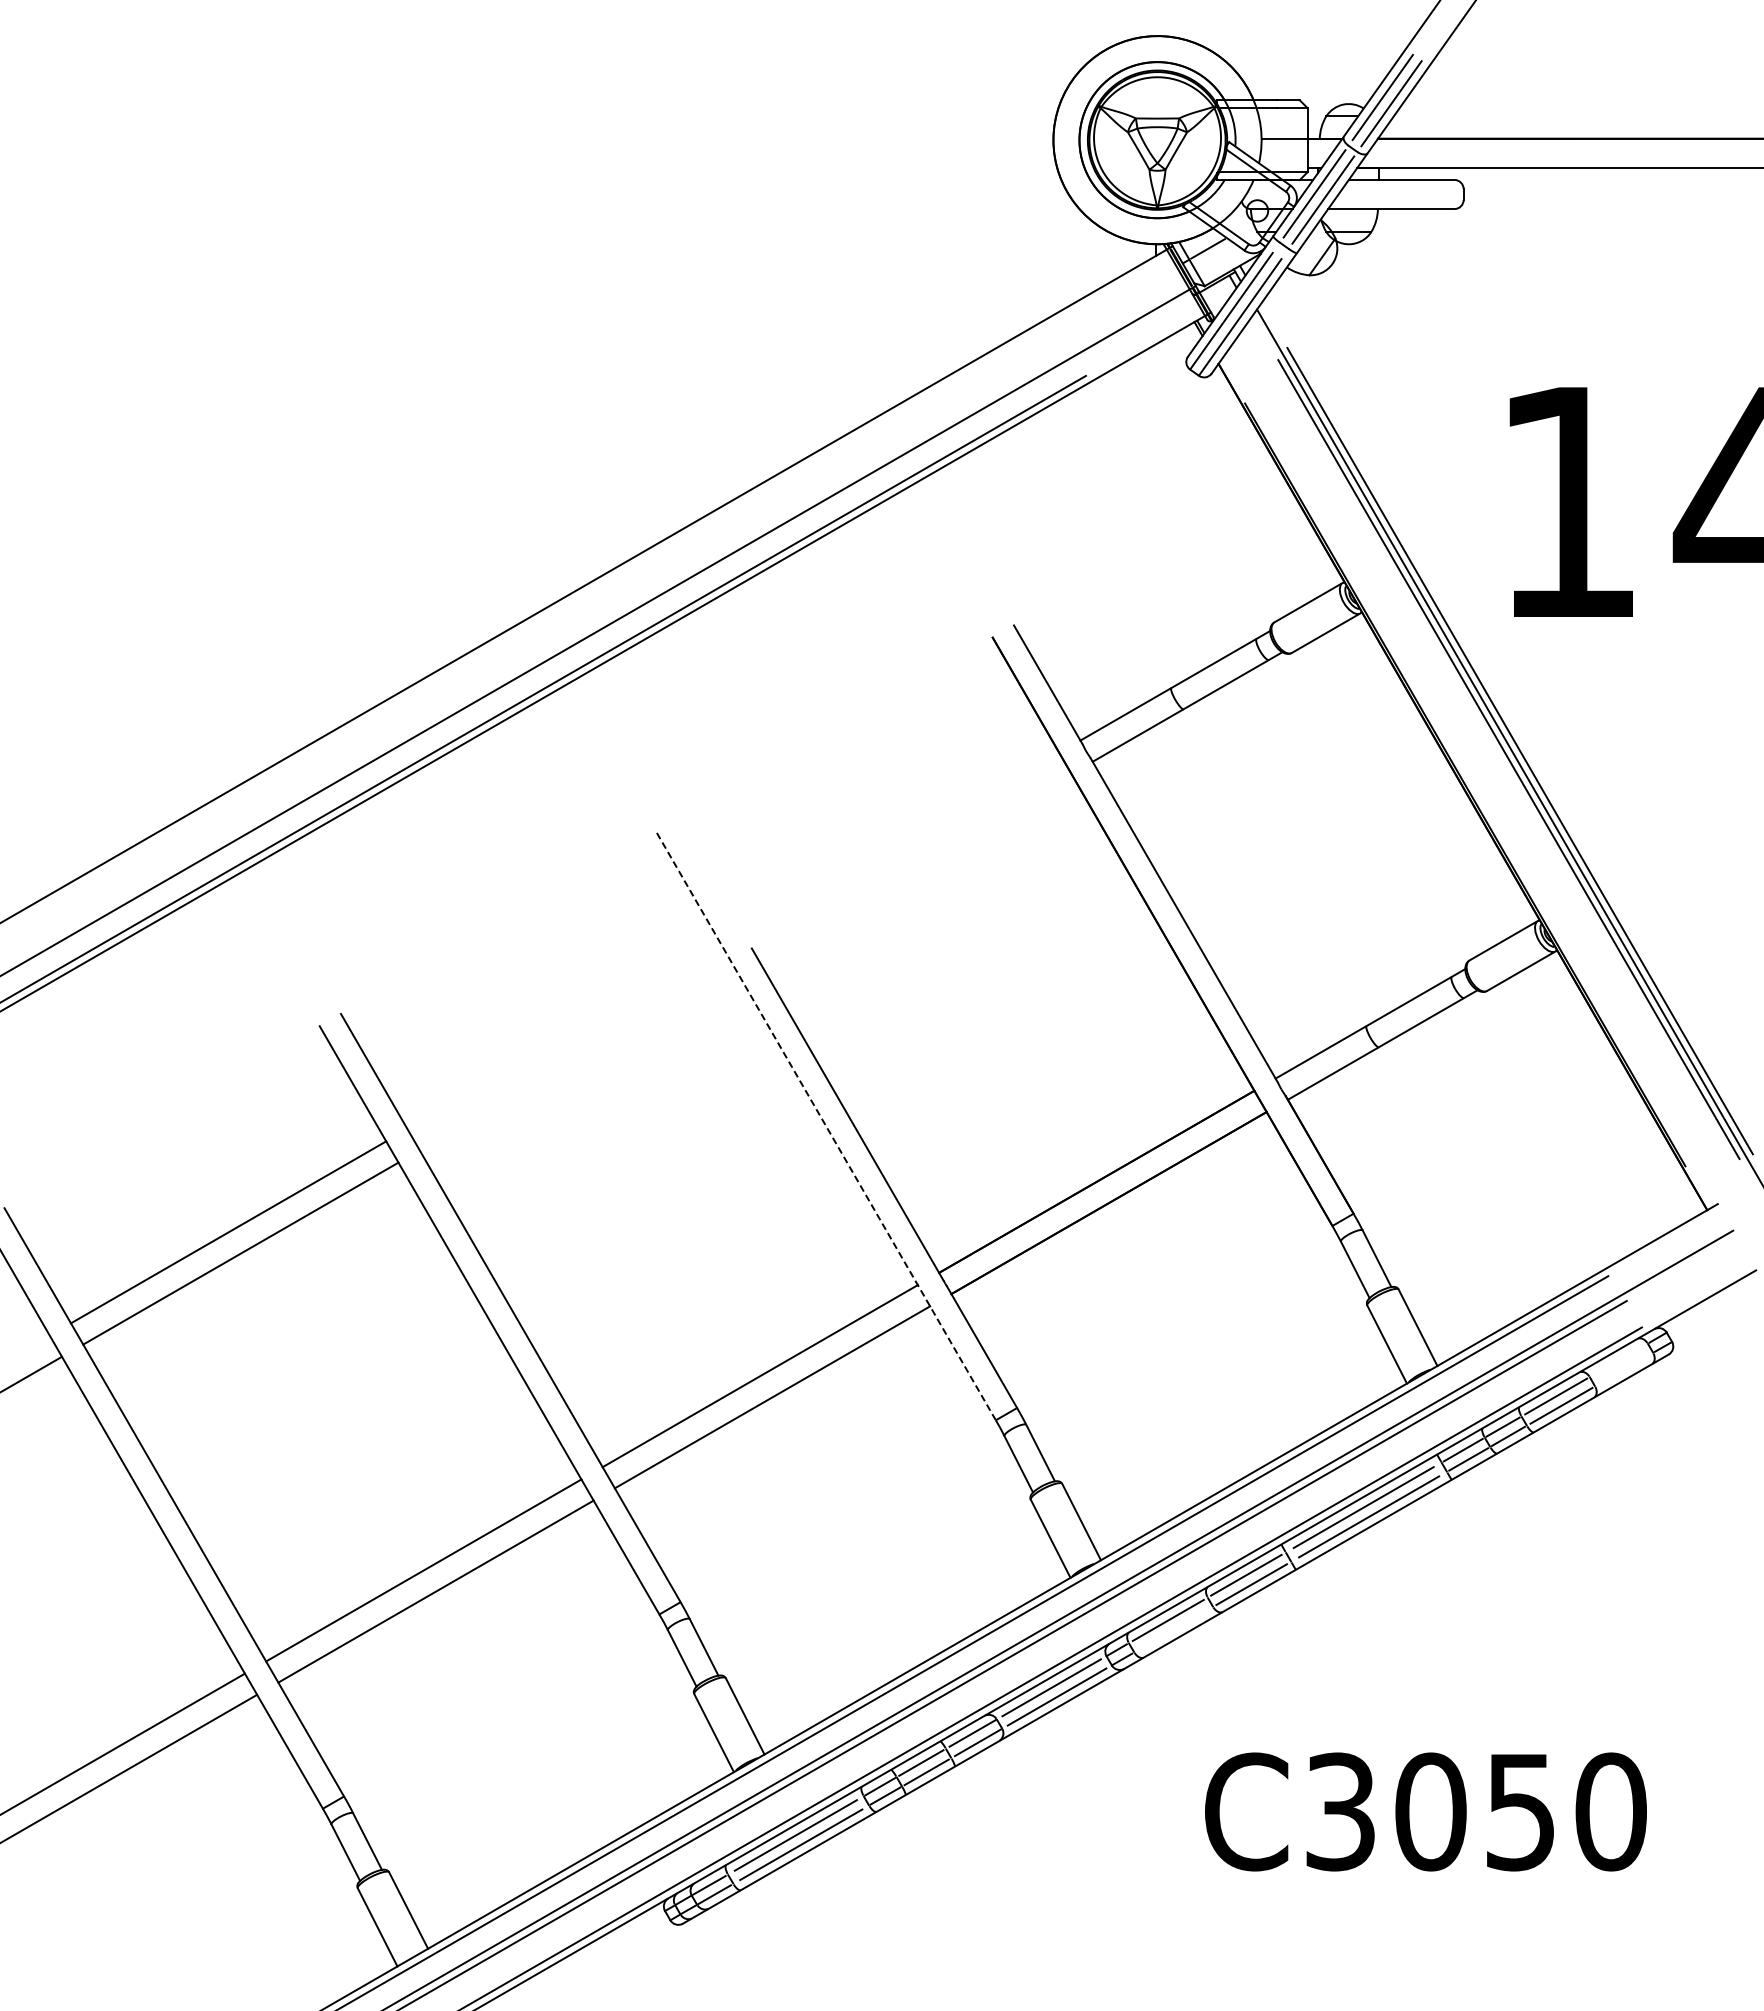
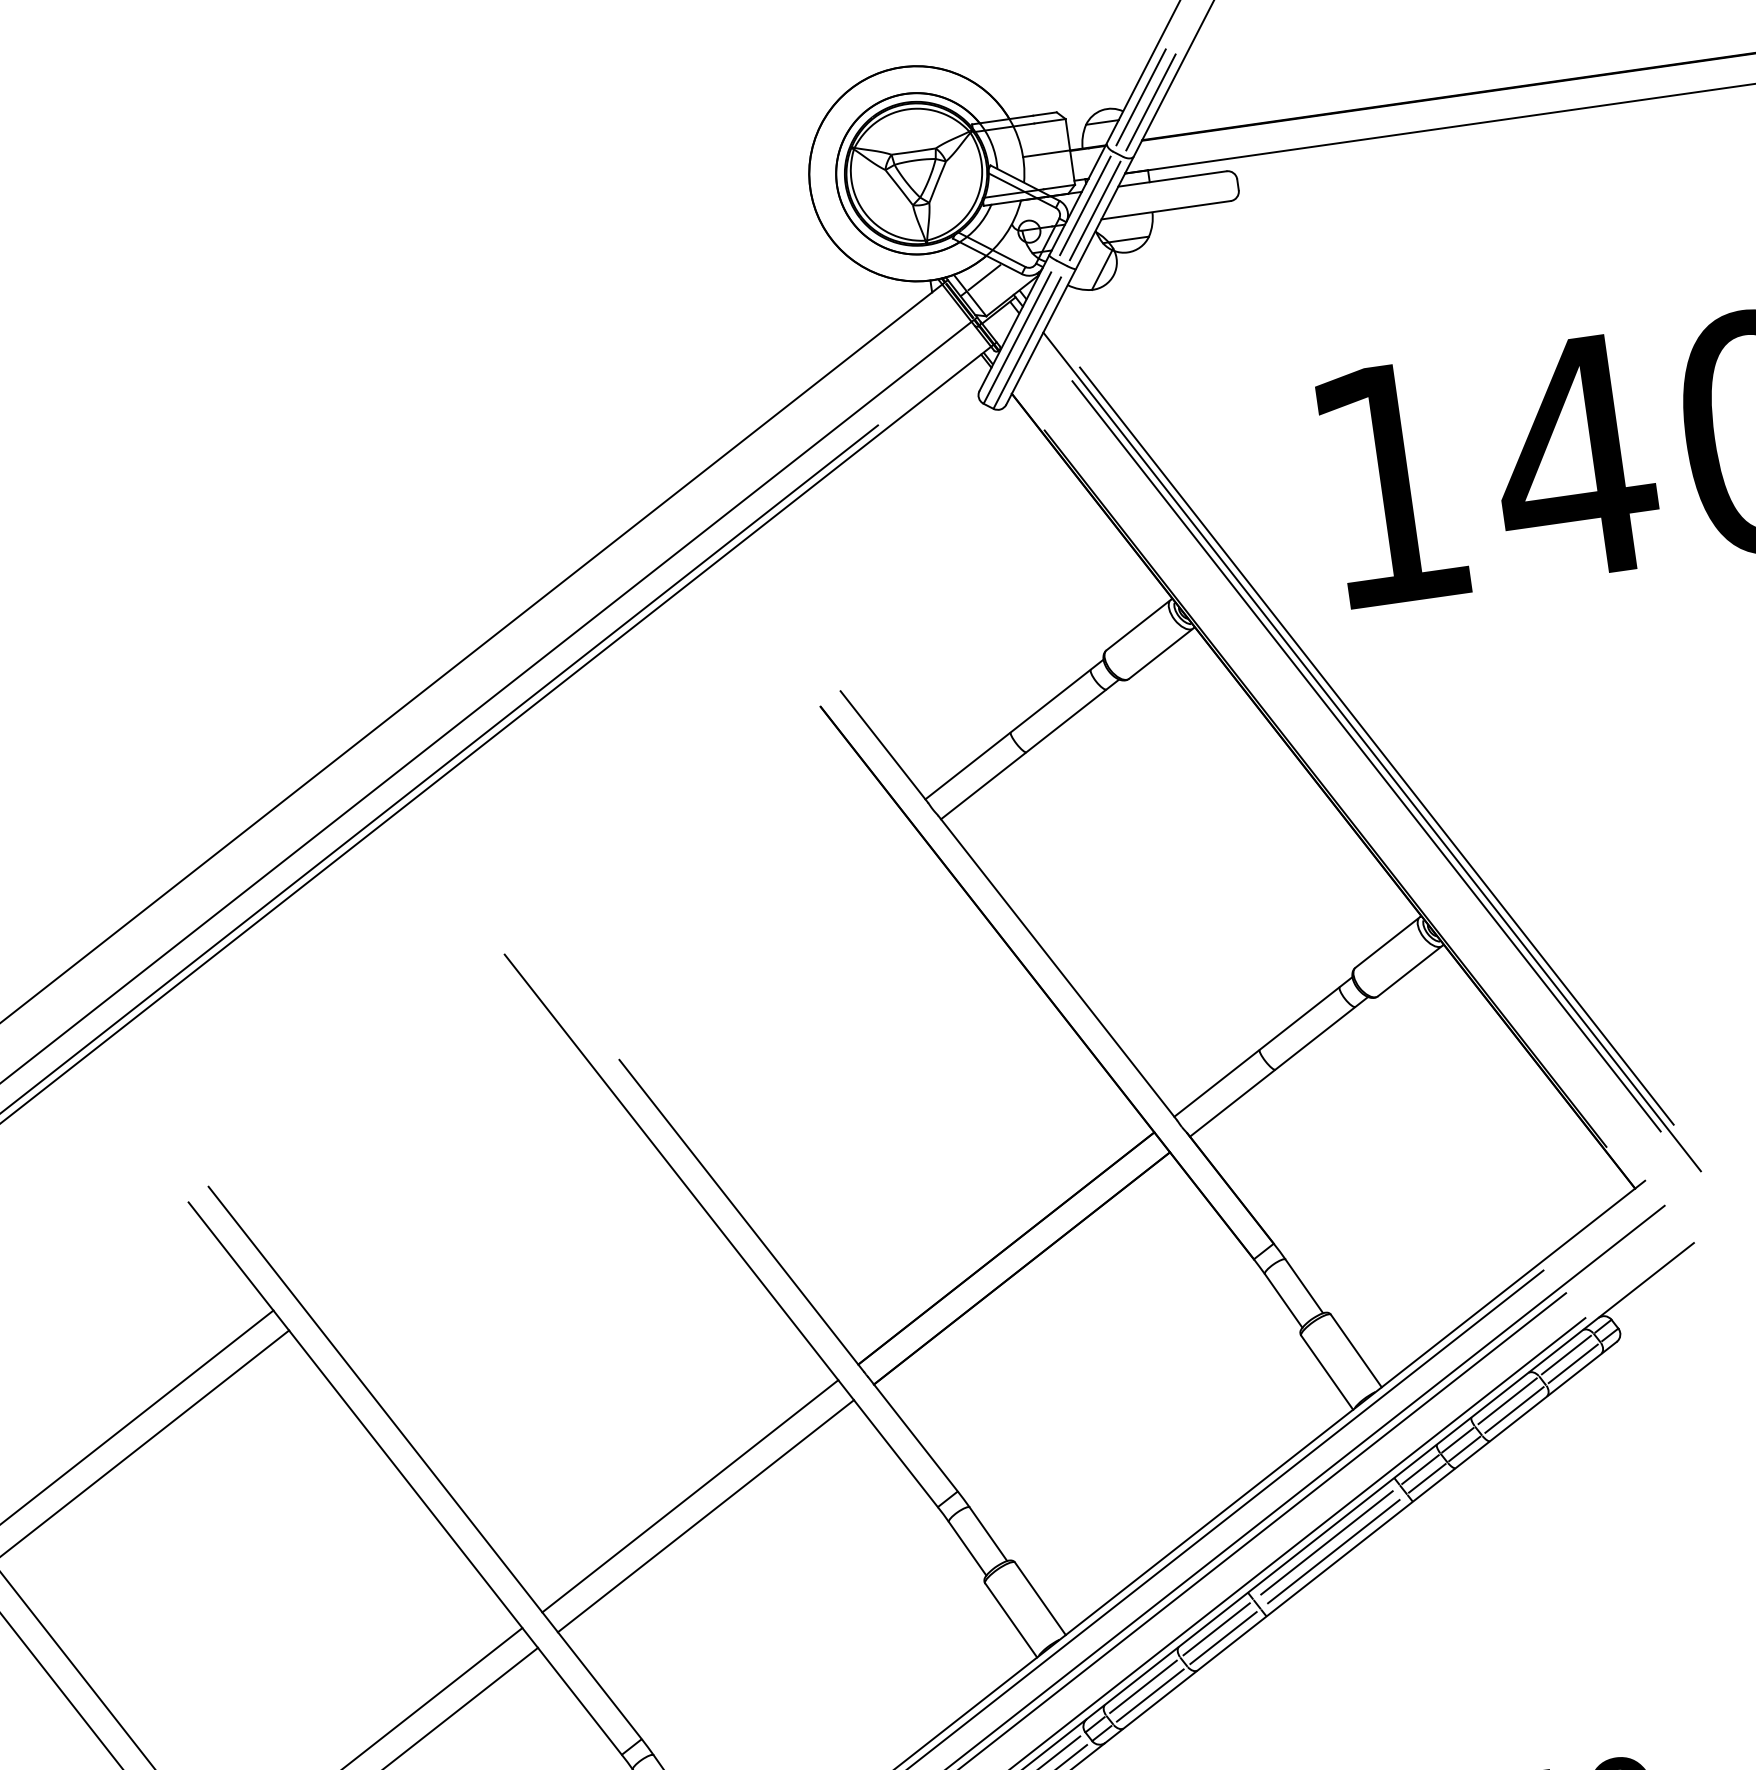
line: (826, 1126) -> (721, 1231), dashed -> solid
line: (1618, 1360) -> (1566, 1355), added
line: (1624, 1369) -> (1573, 1363), added
line: (1173, 1629) -> (1150, 1695), added

